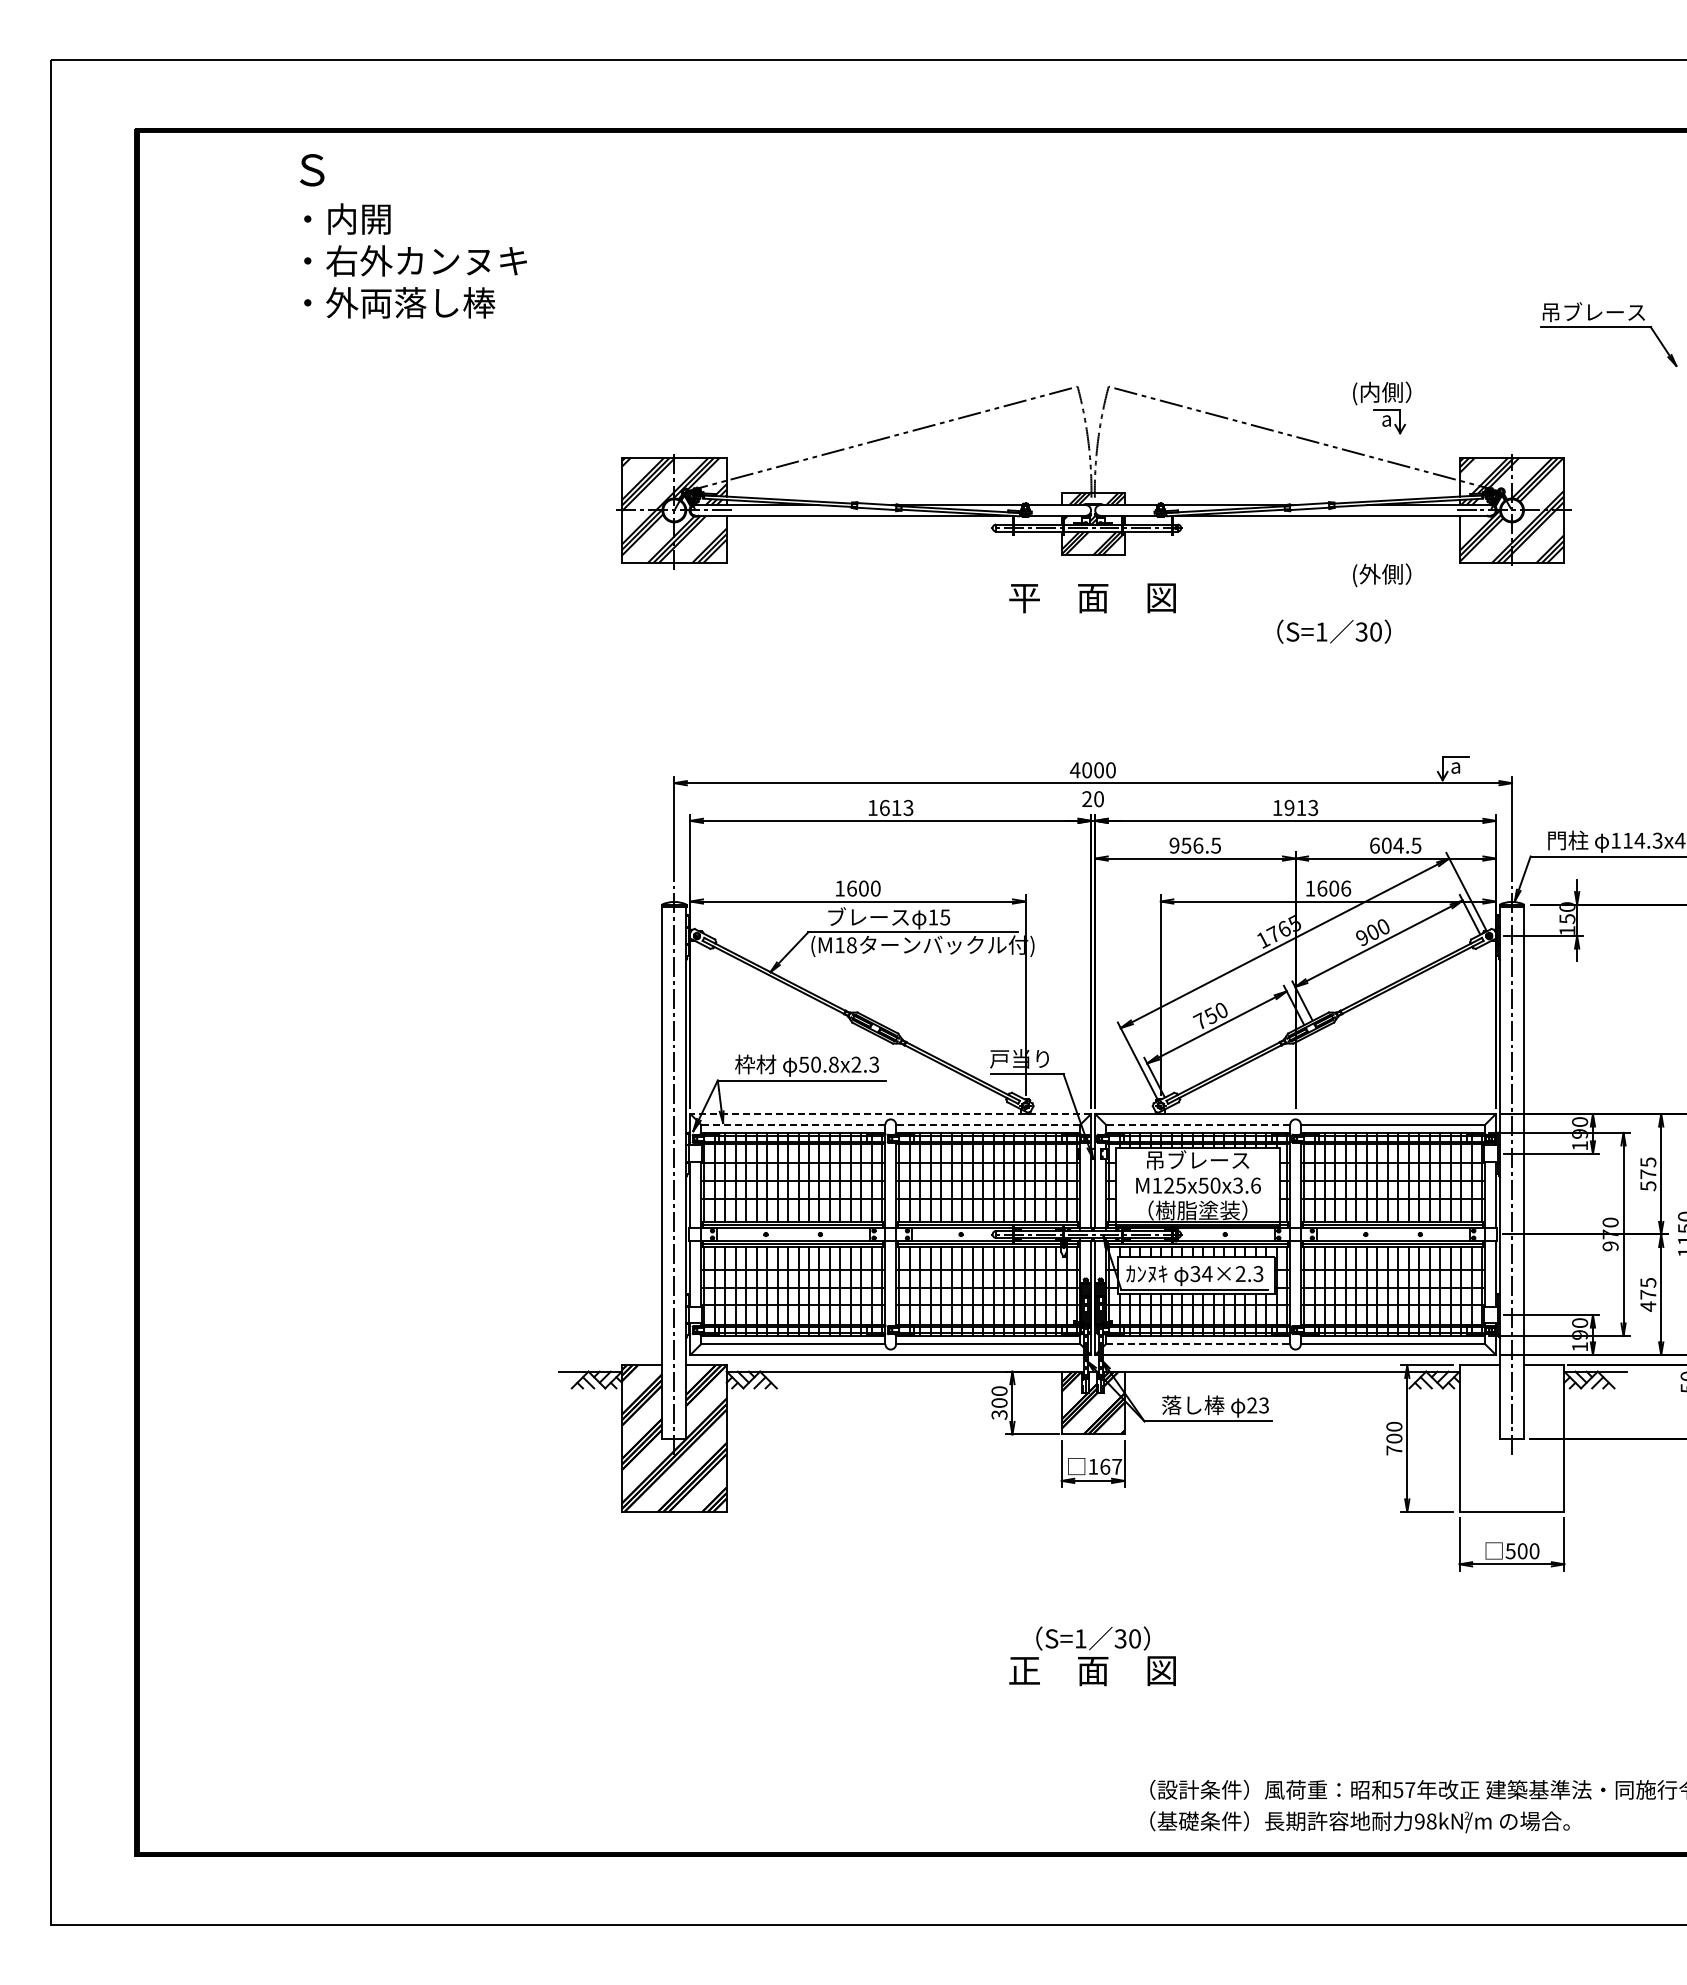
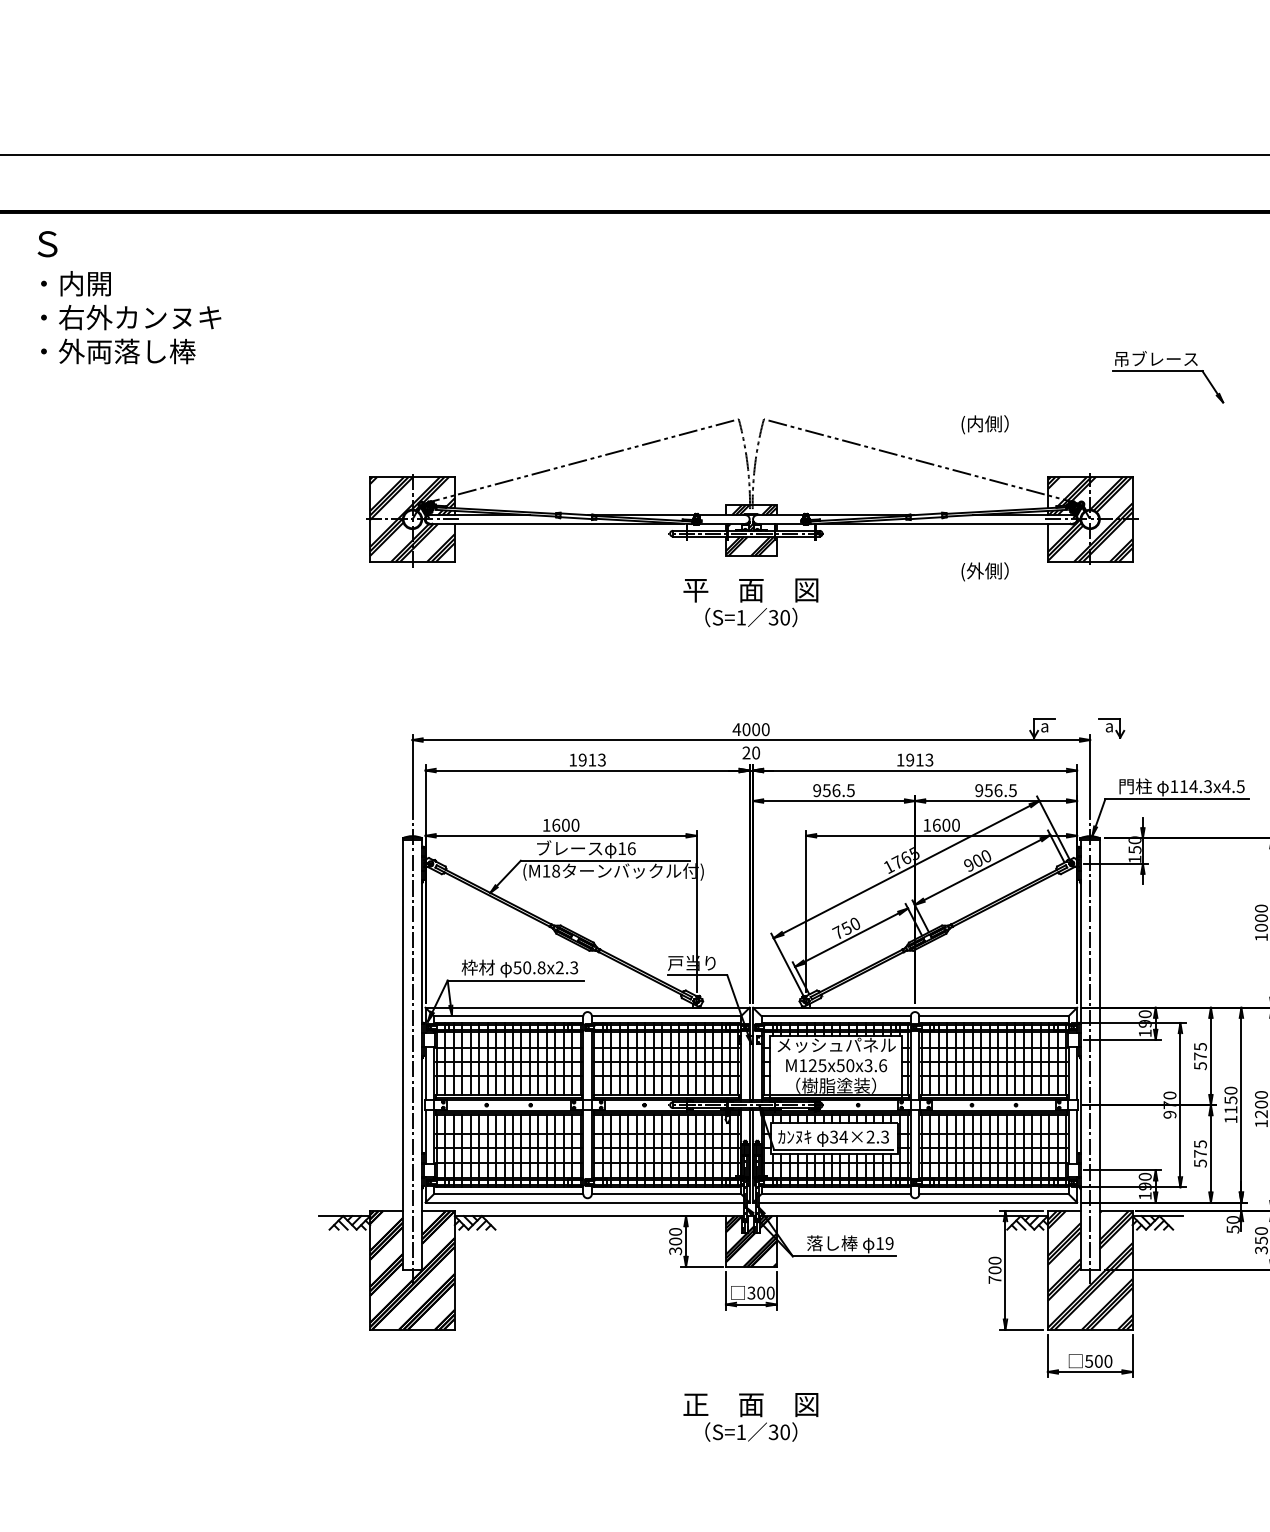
text: (413, 236) -> (129, 297), moved
part: (1389, 421) -> (1111, 728), moved
text: (1333, 631) -> (750, 617), moved
text: (884, 808) -> (582, 760), 1613 -> 1913
text: (1386, 845) -> (988, 790), 604.5 -> 956.5
text: (1346, 888) -> (956, 825), 1606 -> 1600
text: (945, 917) -> (631, 848), 15 -> 16
line: (890, 1114) -> (587, 1008), dashed -> solid
line: (792, 1124) -> (508, 1016), dashed -> solid
line: (987, 1124) -> (665, 1016), dashed -> solid
line: (1197, 1124) -> (835, 1016), dashed -> solid
text: (1198, 1160) -> (836, 1045), 吊ブレース -> メッシュパネル
text: (1648, 1306) -> (1200, 1163), 475 -> 575
line: (1198, 1344) -> (836, 1194), dashed -> solid
text: (1257, 1405) -> (884, 1243), 23 -> 19
hatch: (1511, 1438) -> (1089, 1270), added
text: (1105, 1466) -> (761, 1292), 167 -> 300
text: (1092, 1671) -> (750, 1405), moved

